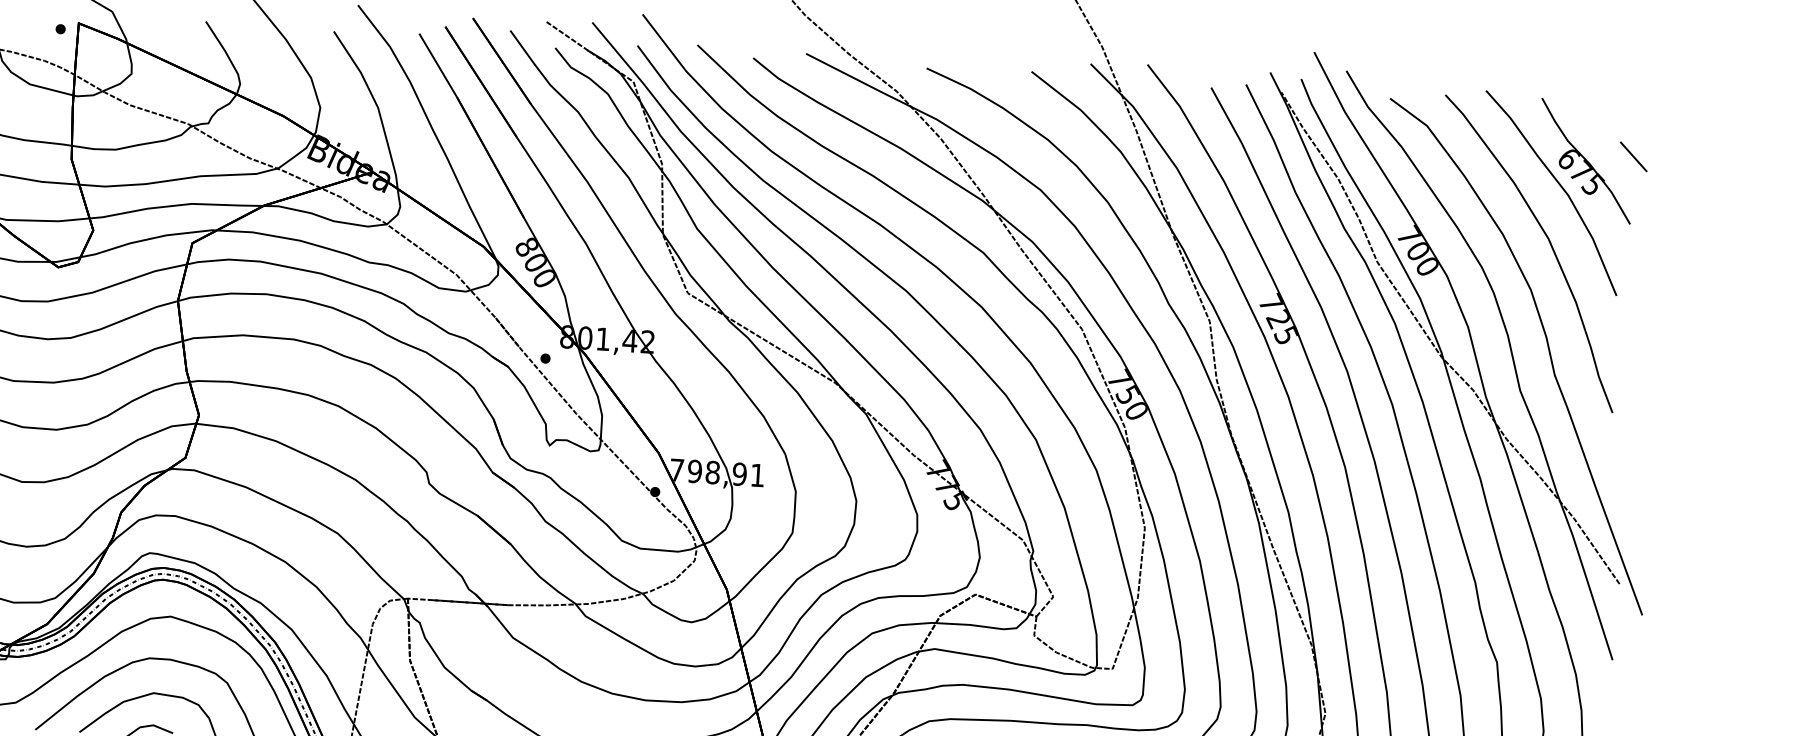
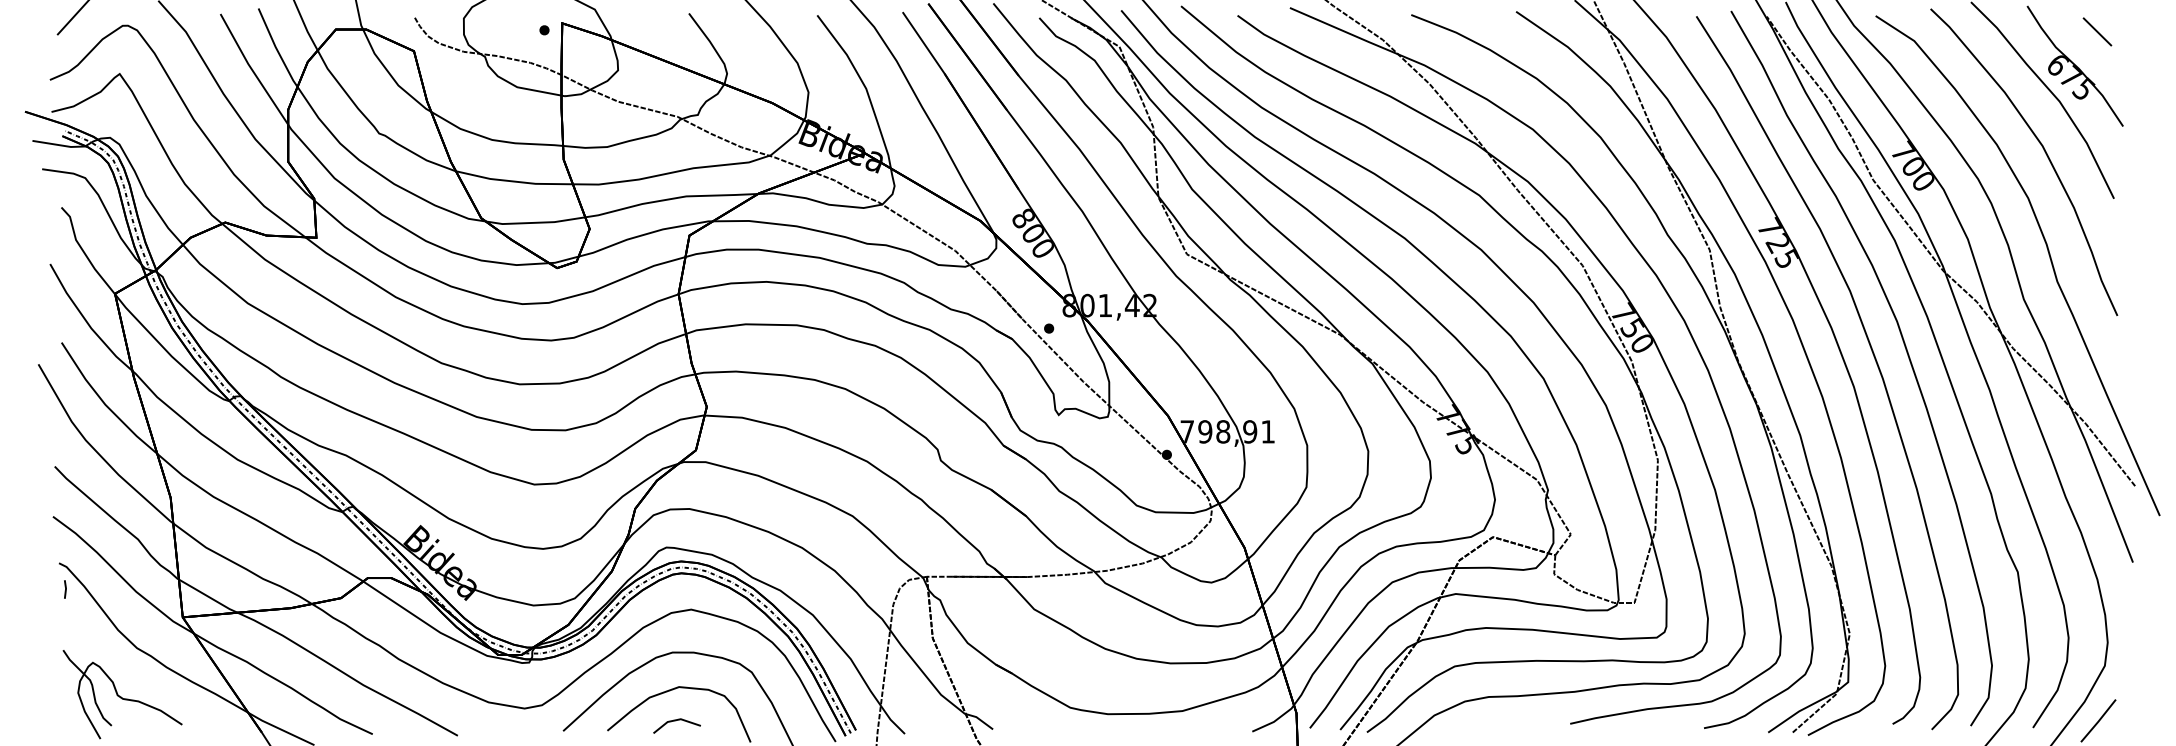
line: (1633, 156) -> (2097, 31), moved

